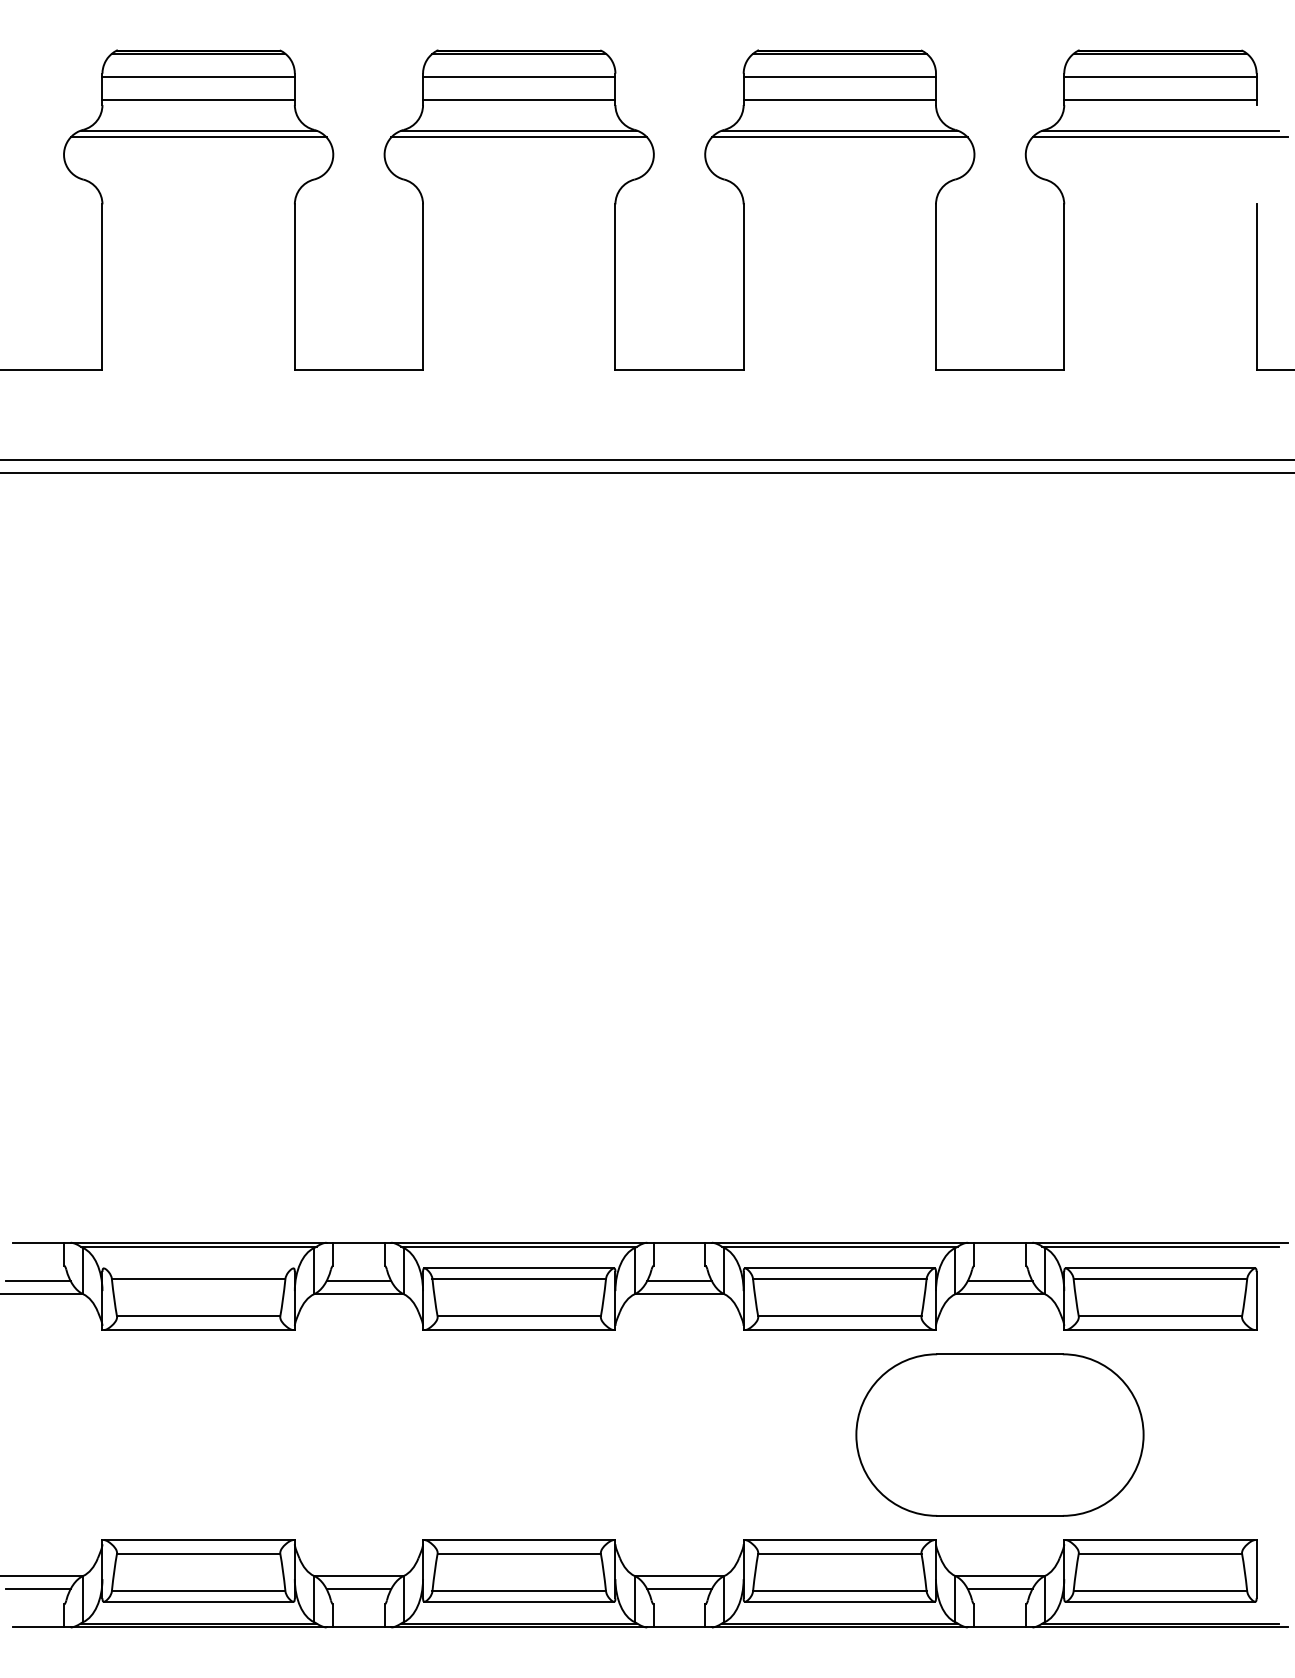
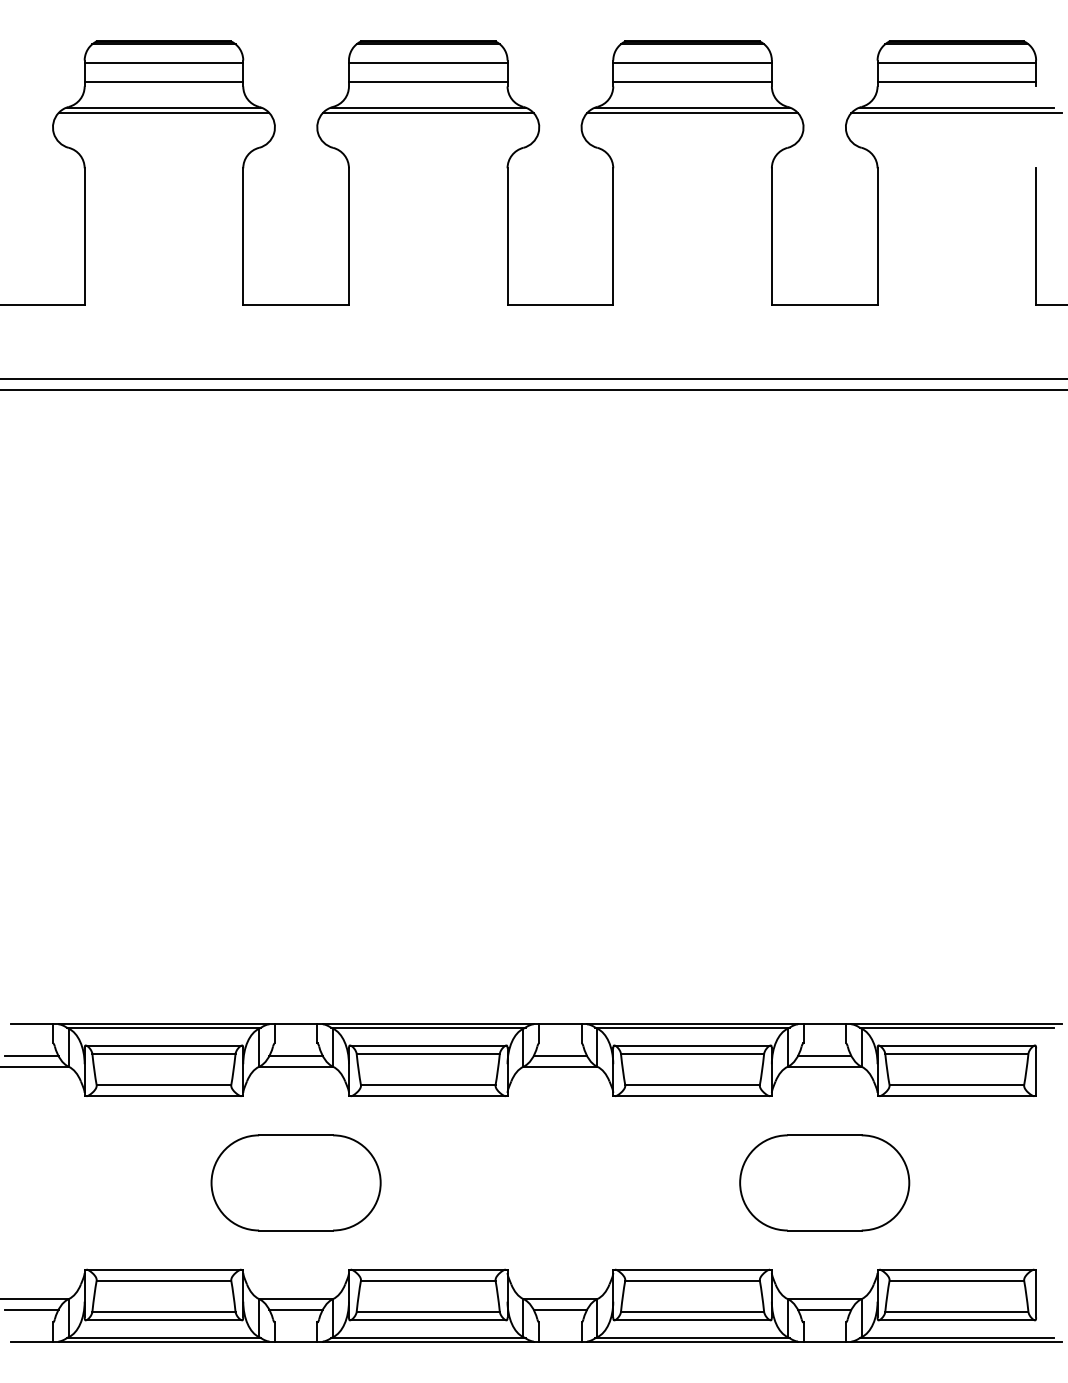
line: (198, 1268) -> (163, 1045), added
part: (358, 1434) -> (295, 1182), added
part: (999, 1434) -> (824, 1182), size x0.71

